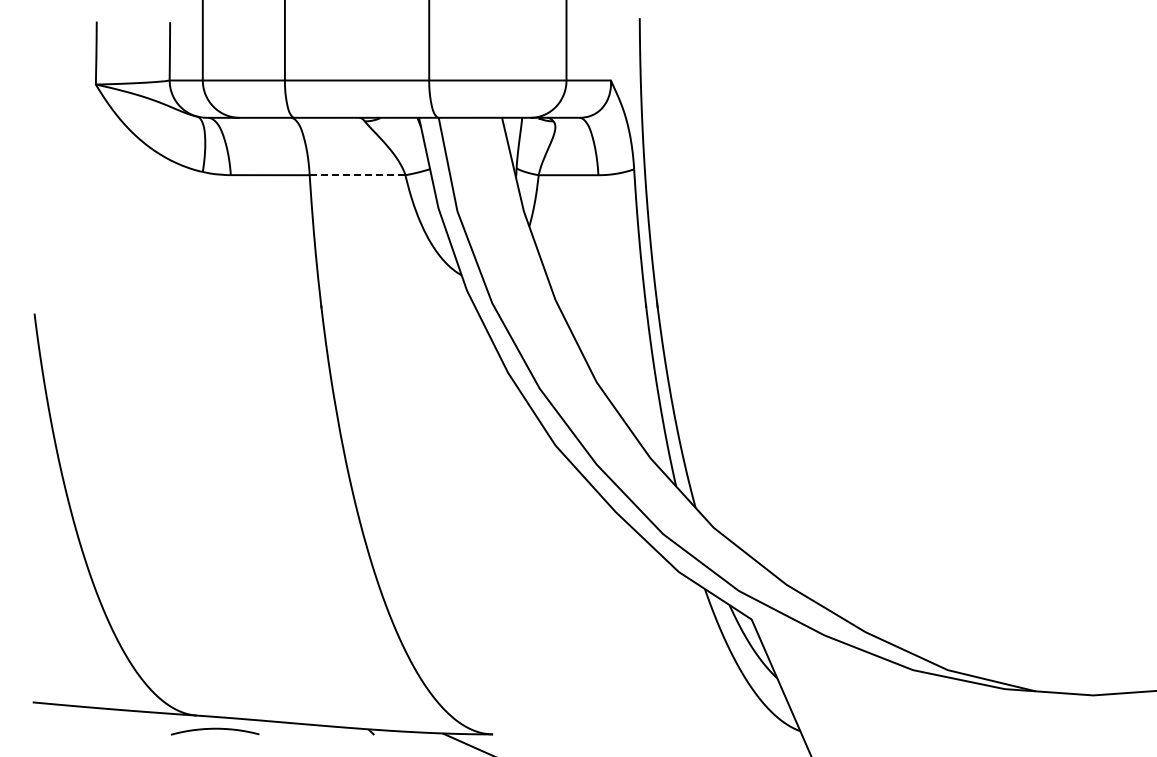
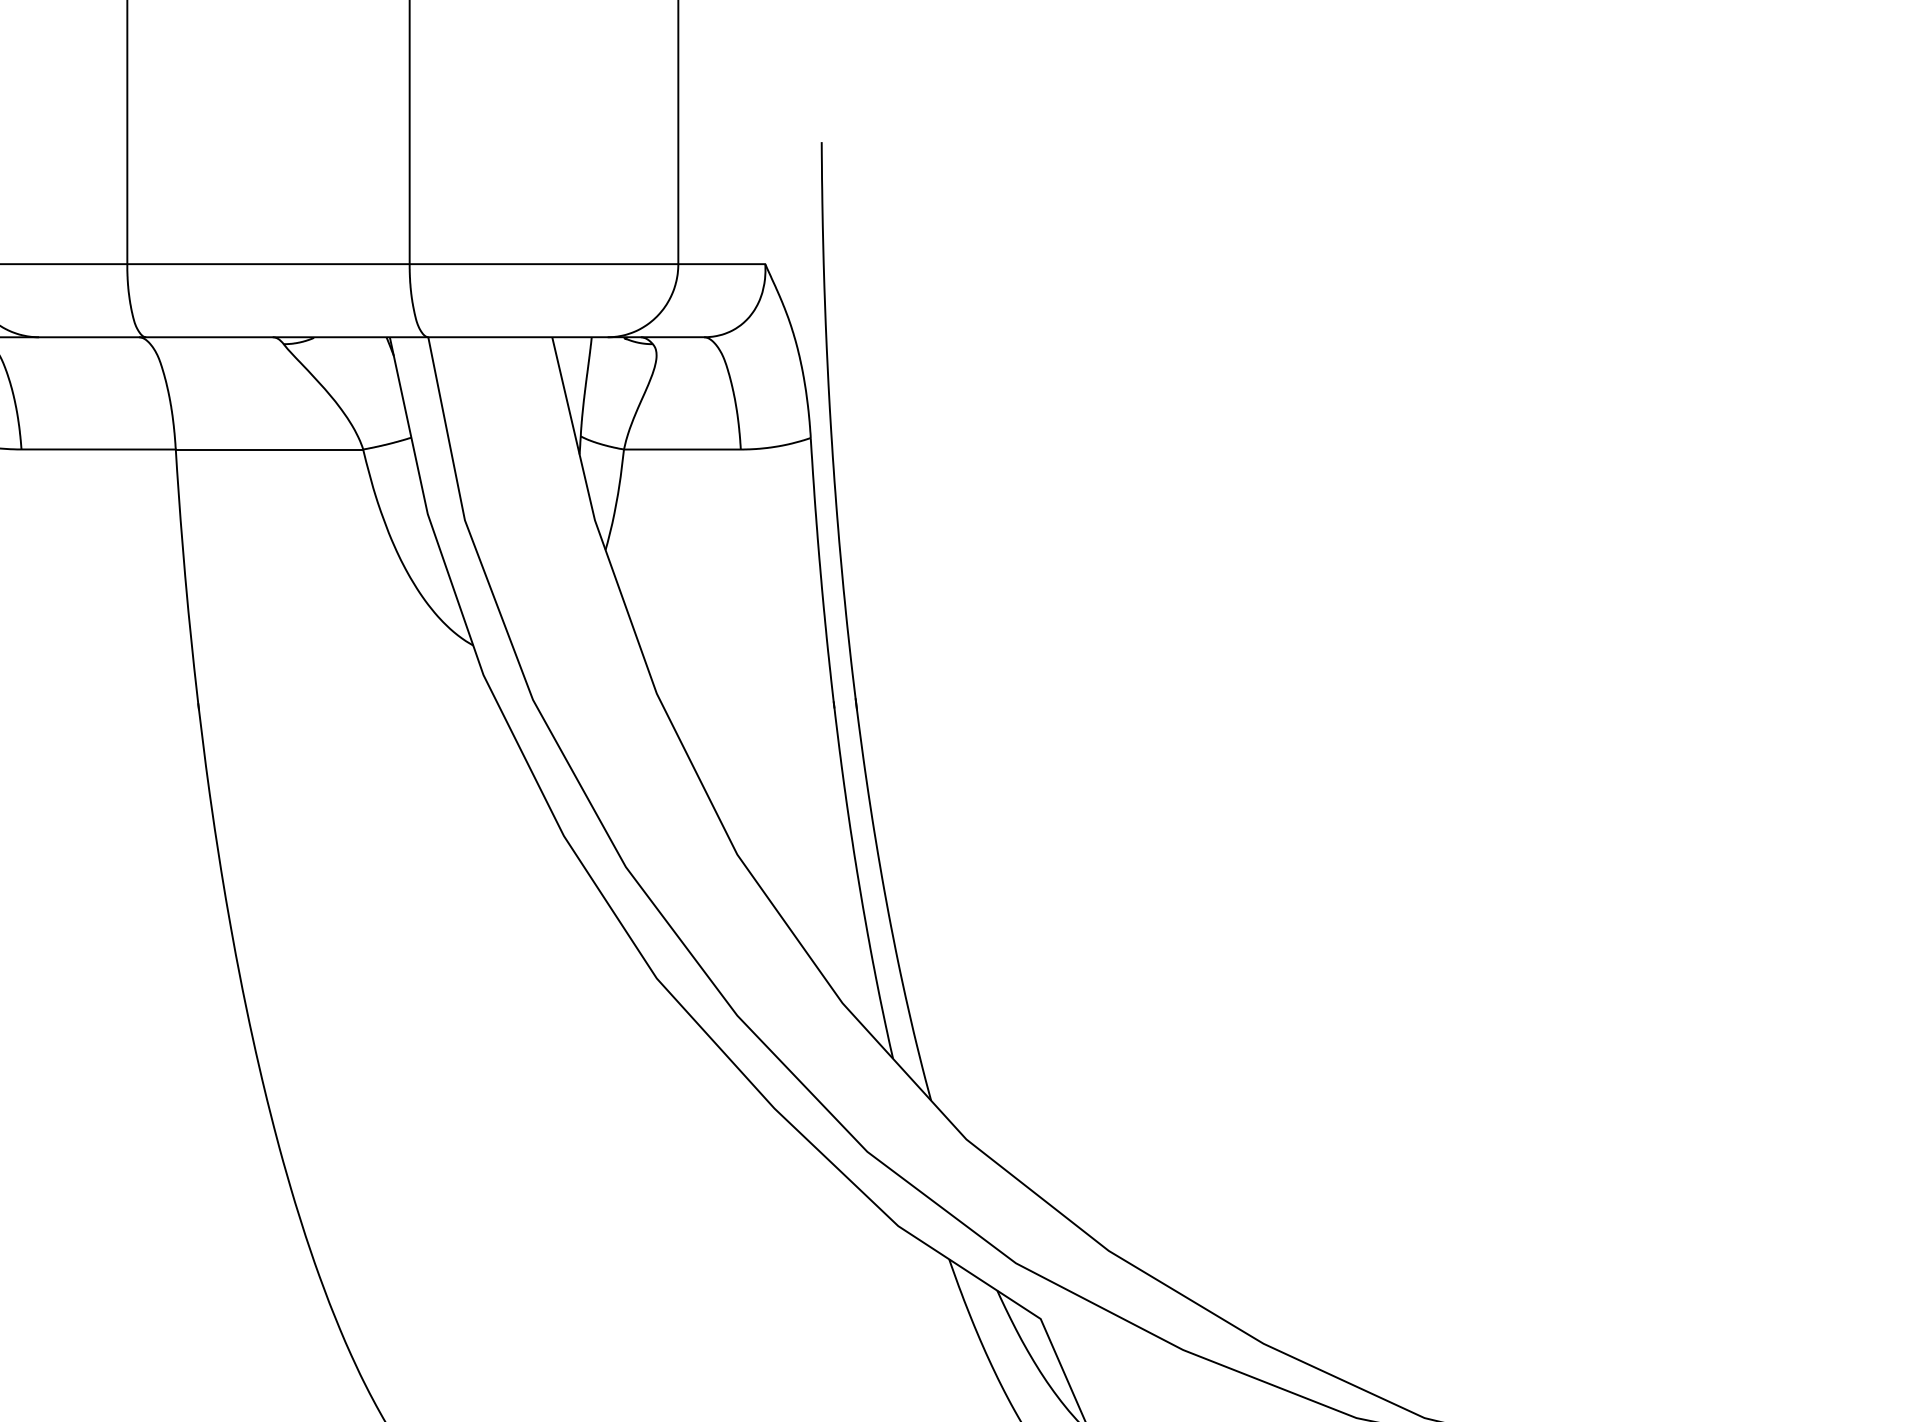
line: (357, 175) -> (269, 450), dashed -> solid

